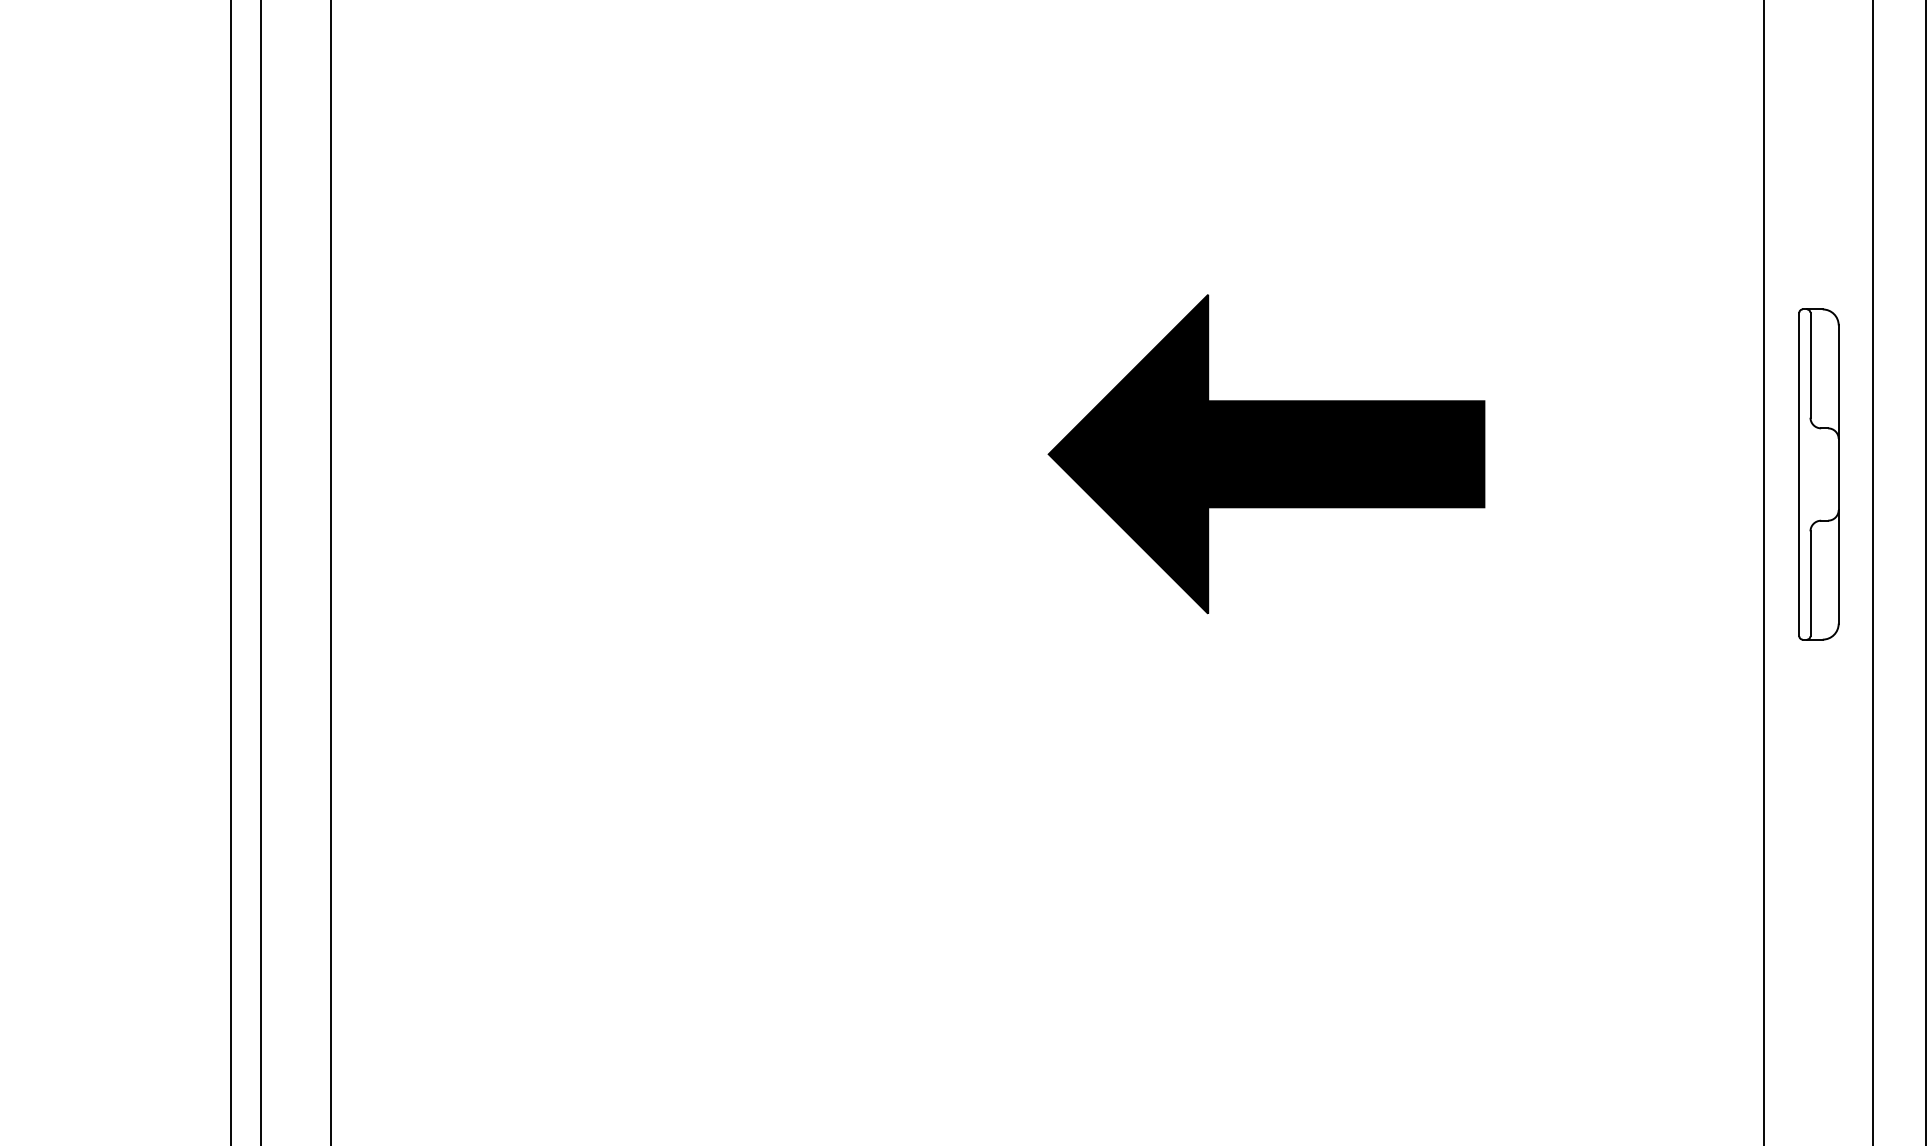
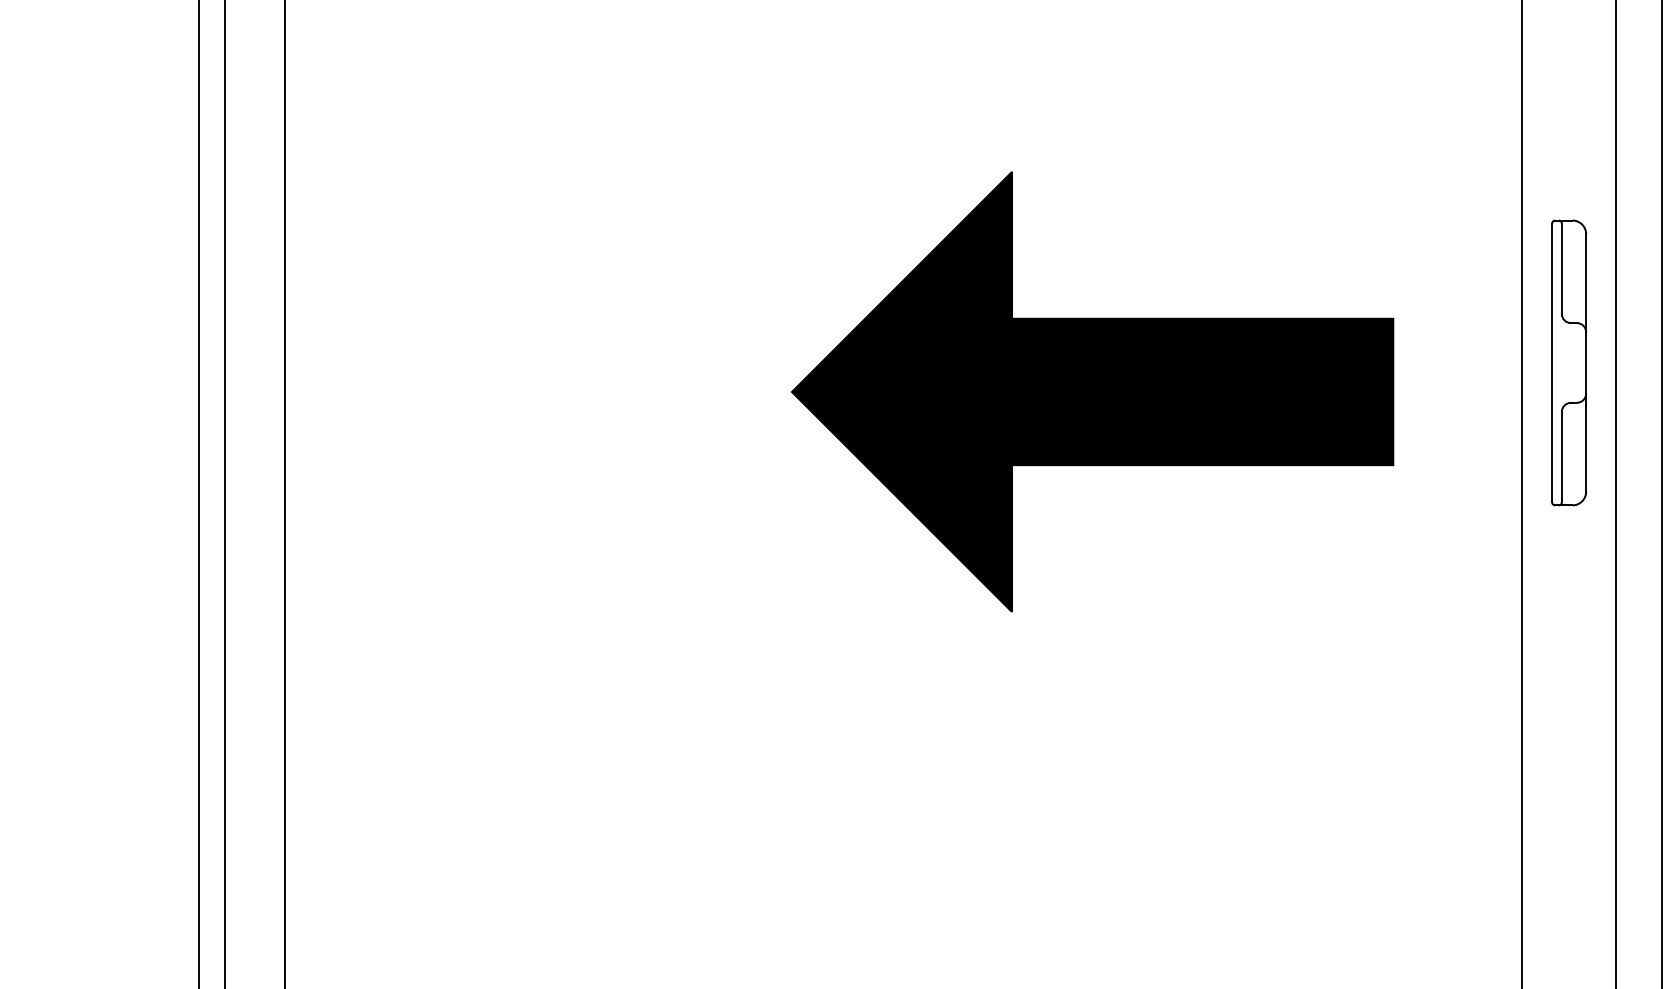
part: (1266, 454) -> (1092, 392), size x1.6
part: (1818, 474) -> (1568, 362), moved

